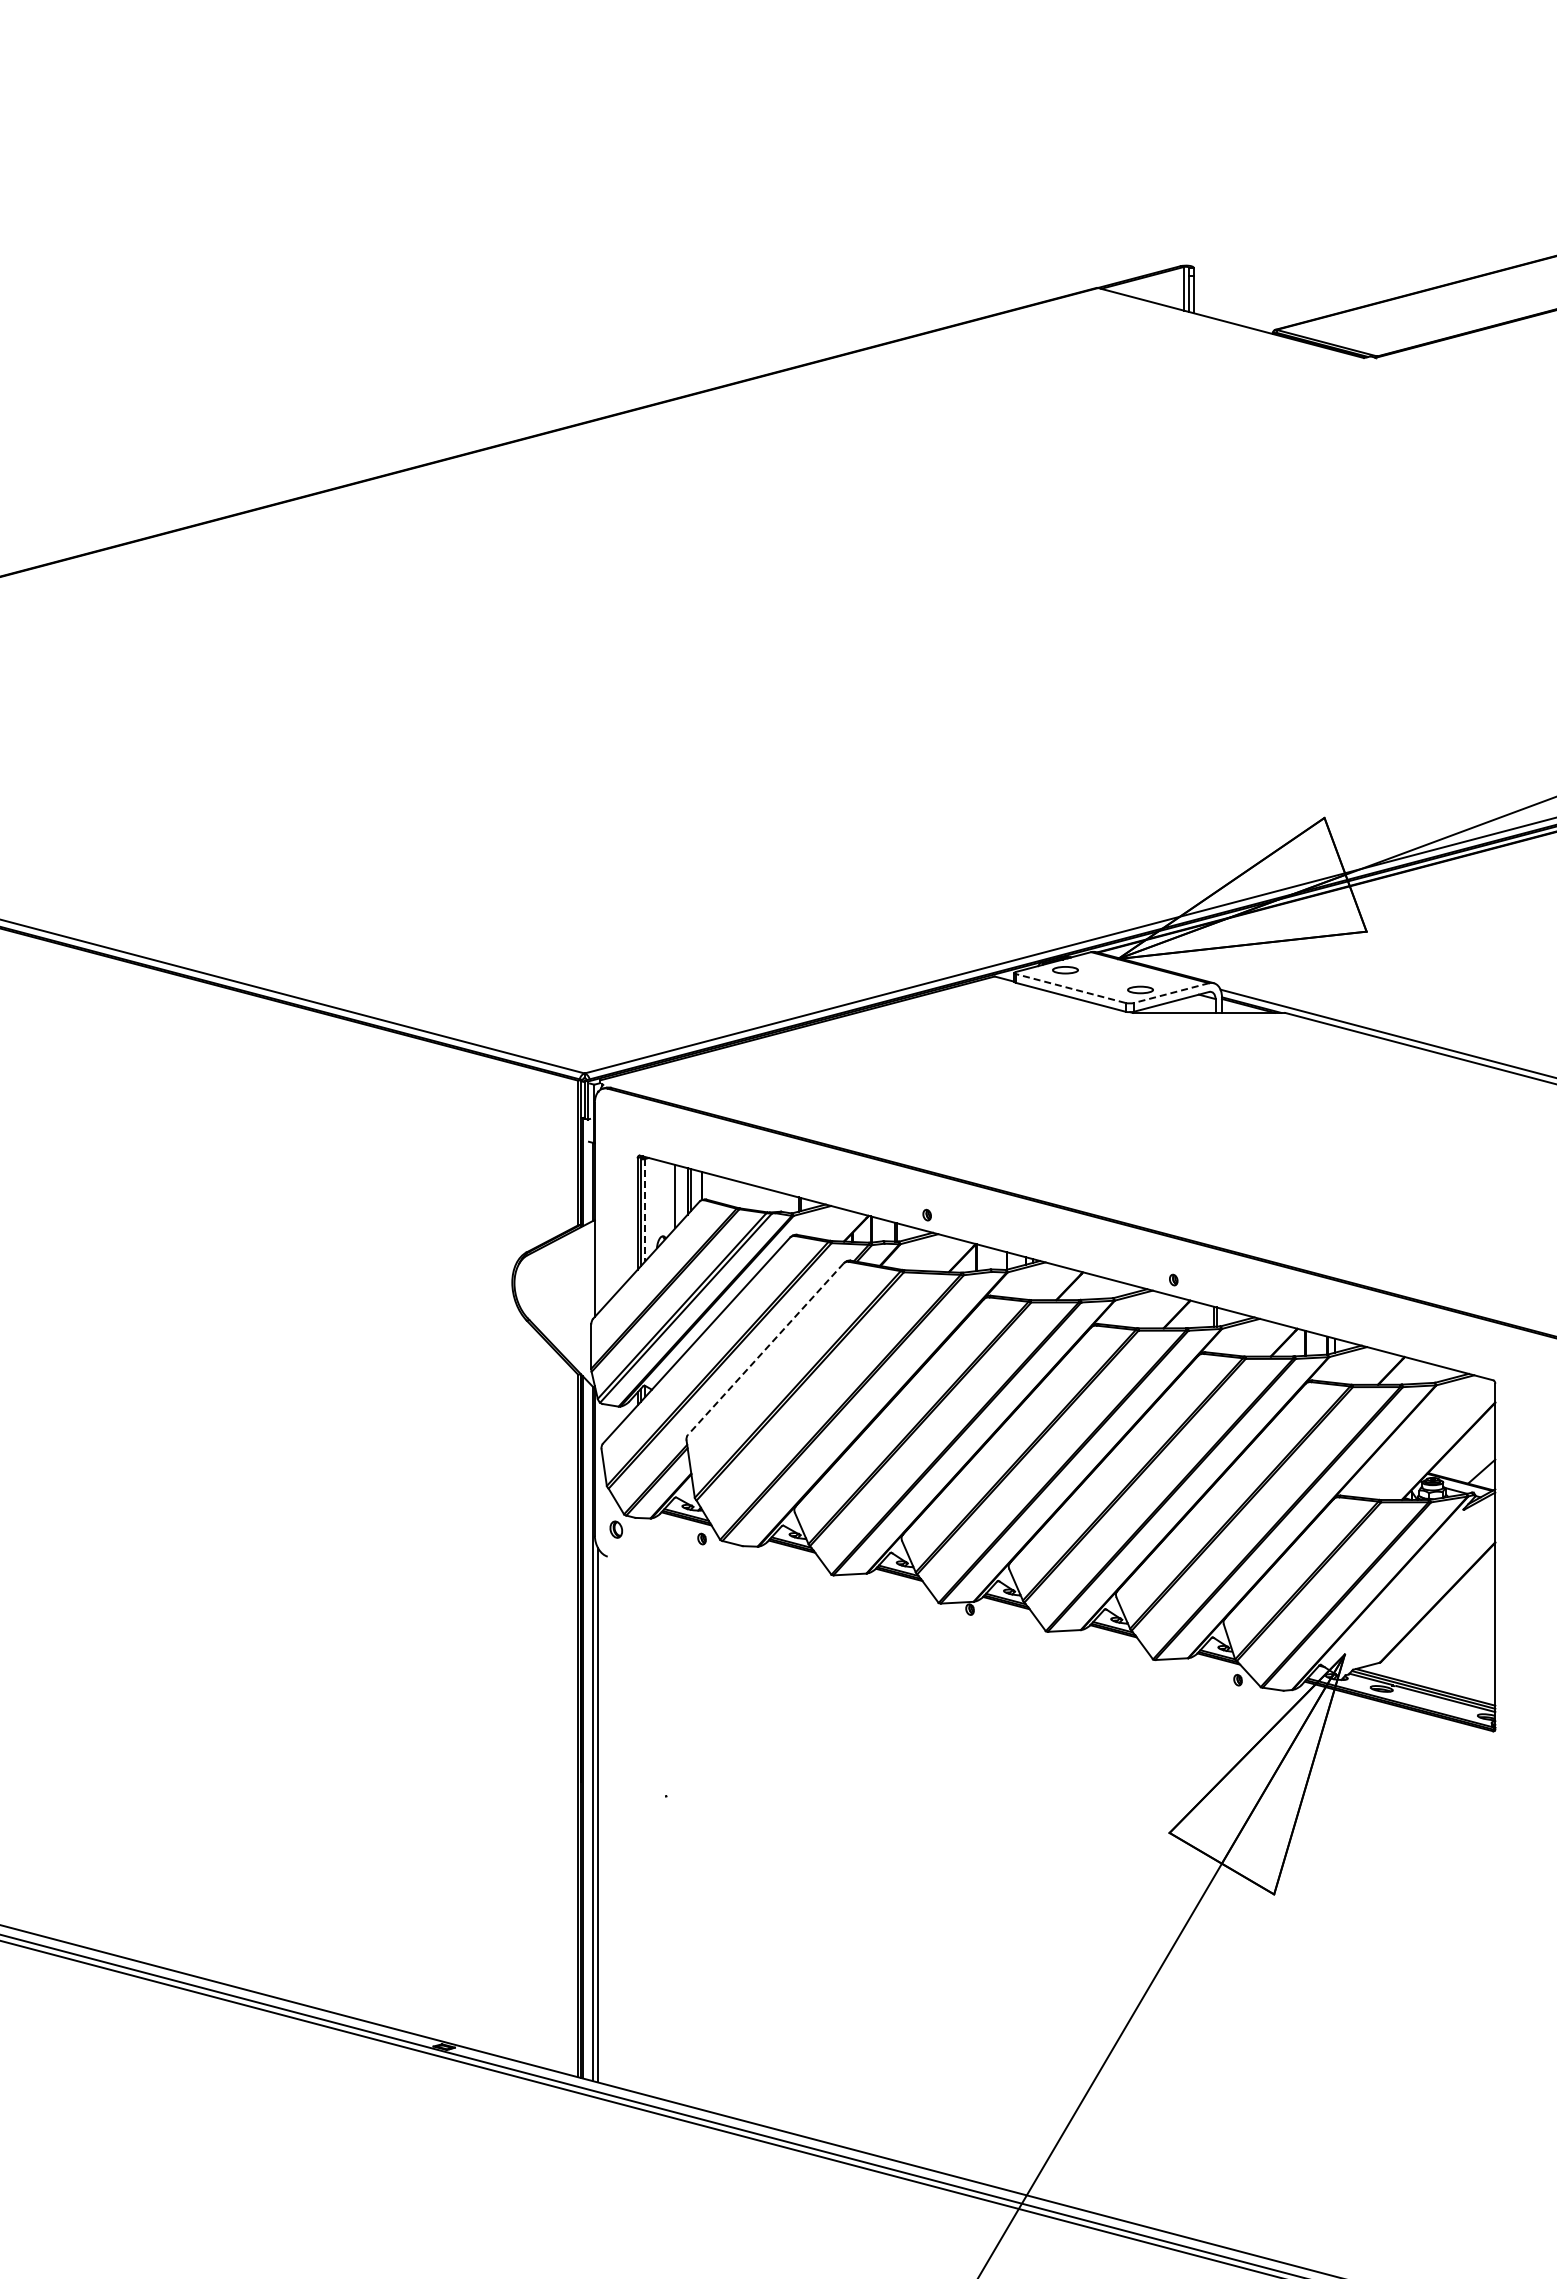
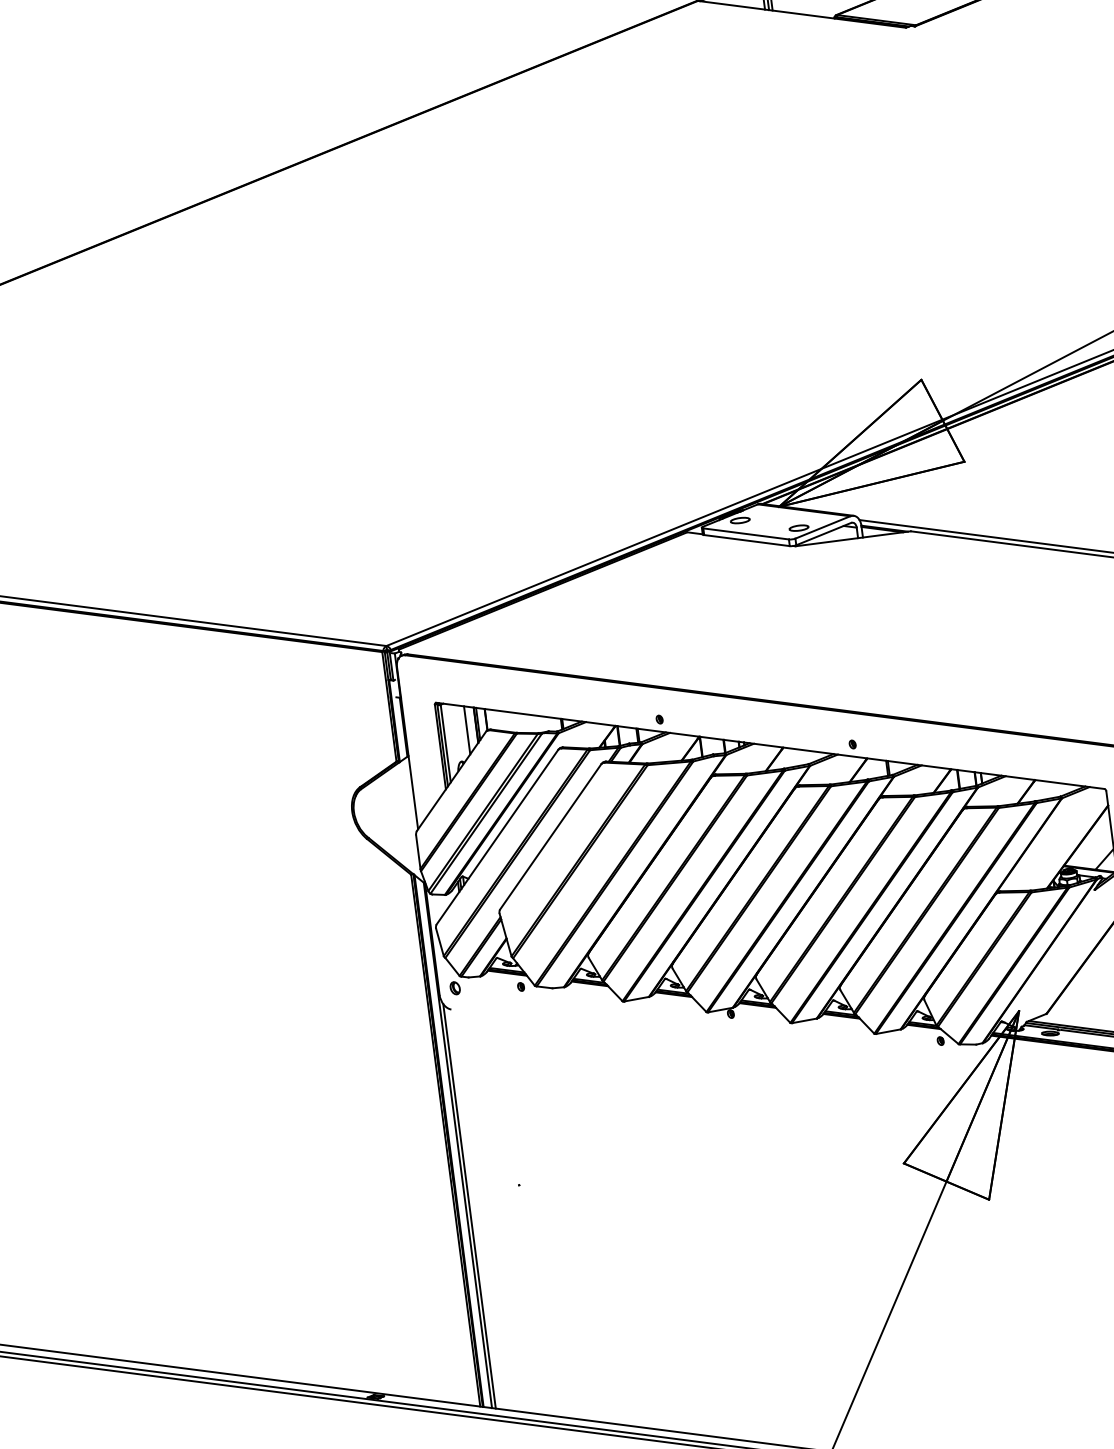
line: (1070, 988) -> (745, 533), dashed -> solid
line: (1171, 993) -> (822, 527), dashed -> solid
line: (645, 1210) -> (445, 743), dashed -> solid
line: (765, 1349) -> (550, 837), dashed -> solid

